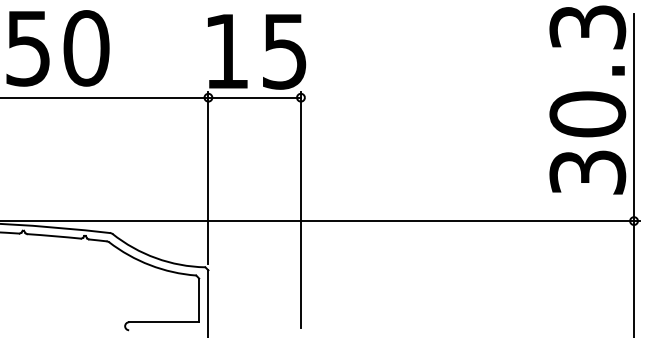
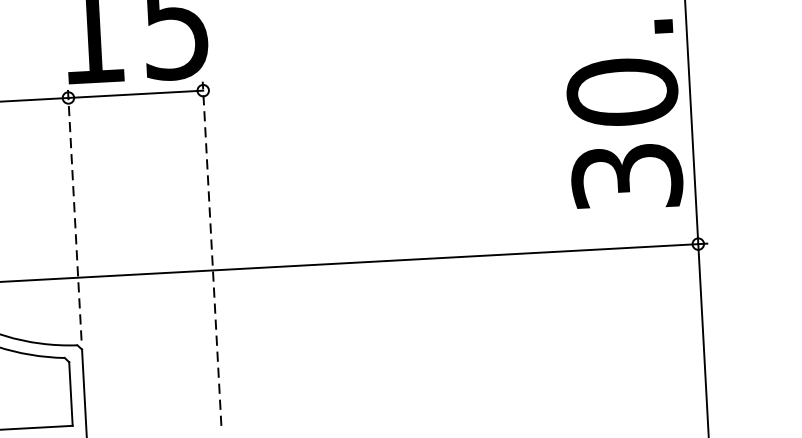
line: (208, 177) -> (74, 214), solid -> dashed
line: (300, 209) -> (211, 253), solid -> dashed

